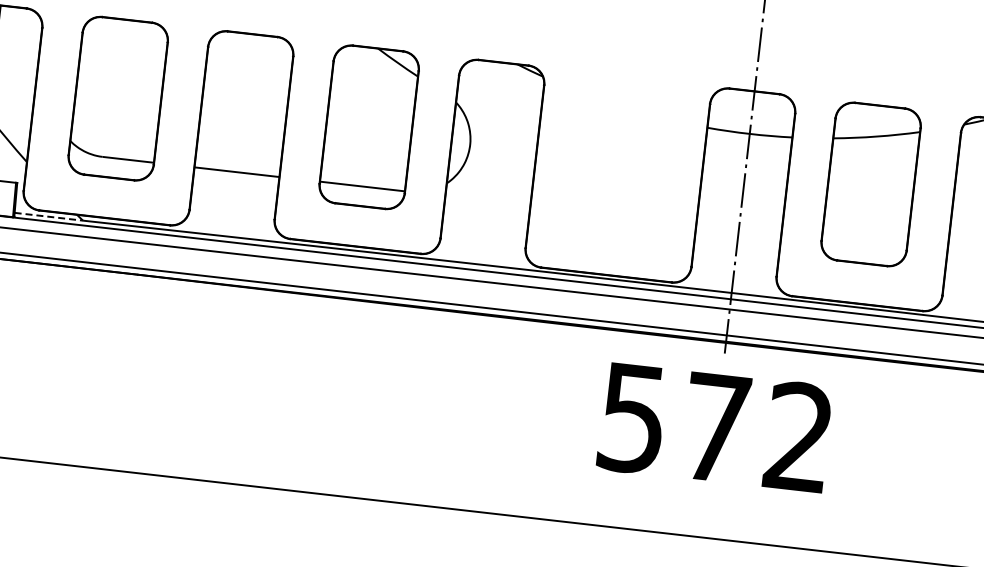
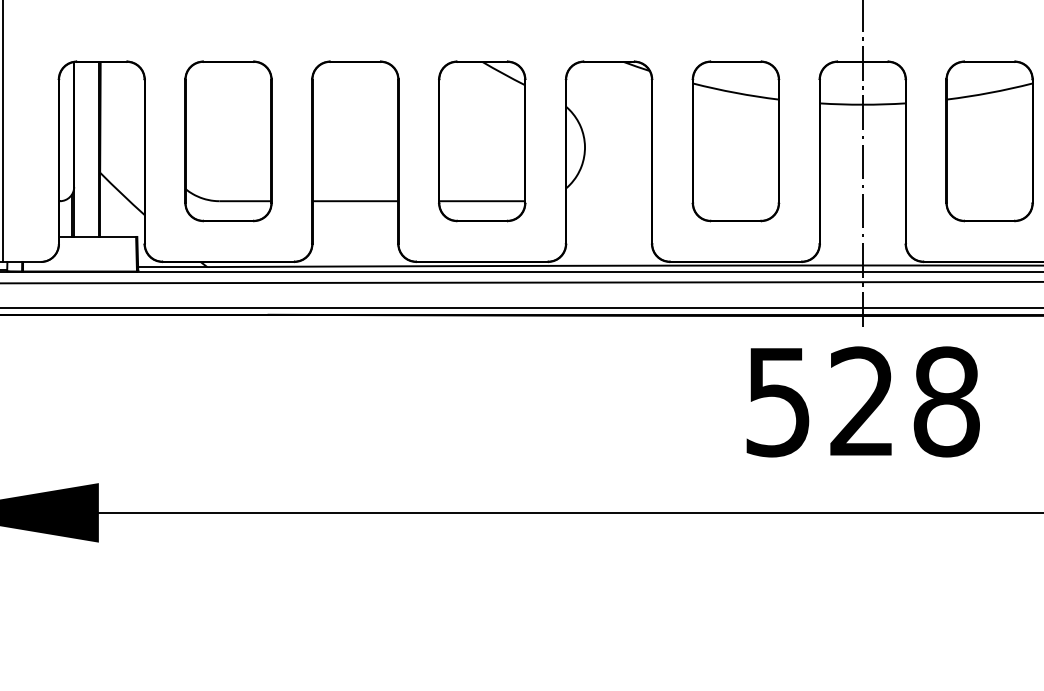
part: (619, 155) -> (735, 141), added
line: (48, 217) -> (172, 267), dashed -> solid
text: (757, 432) -> (904, 401), 572 -> 528

